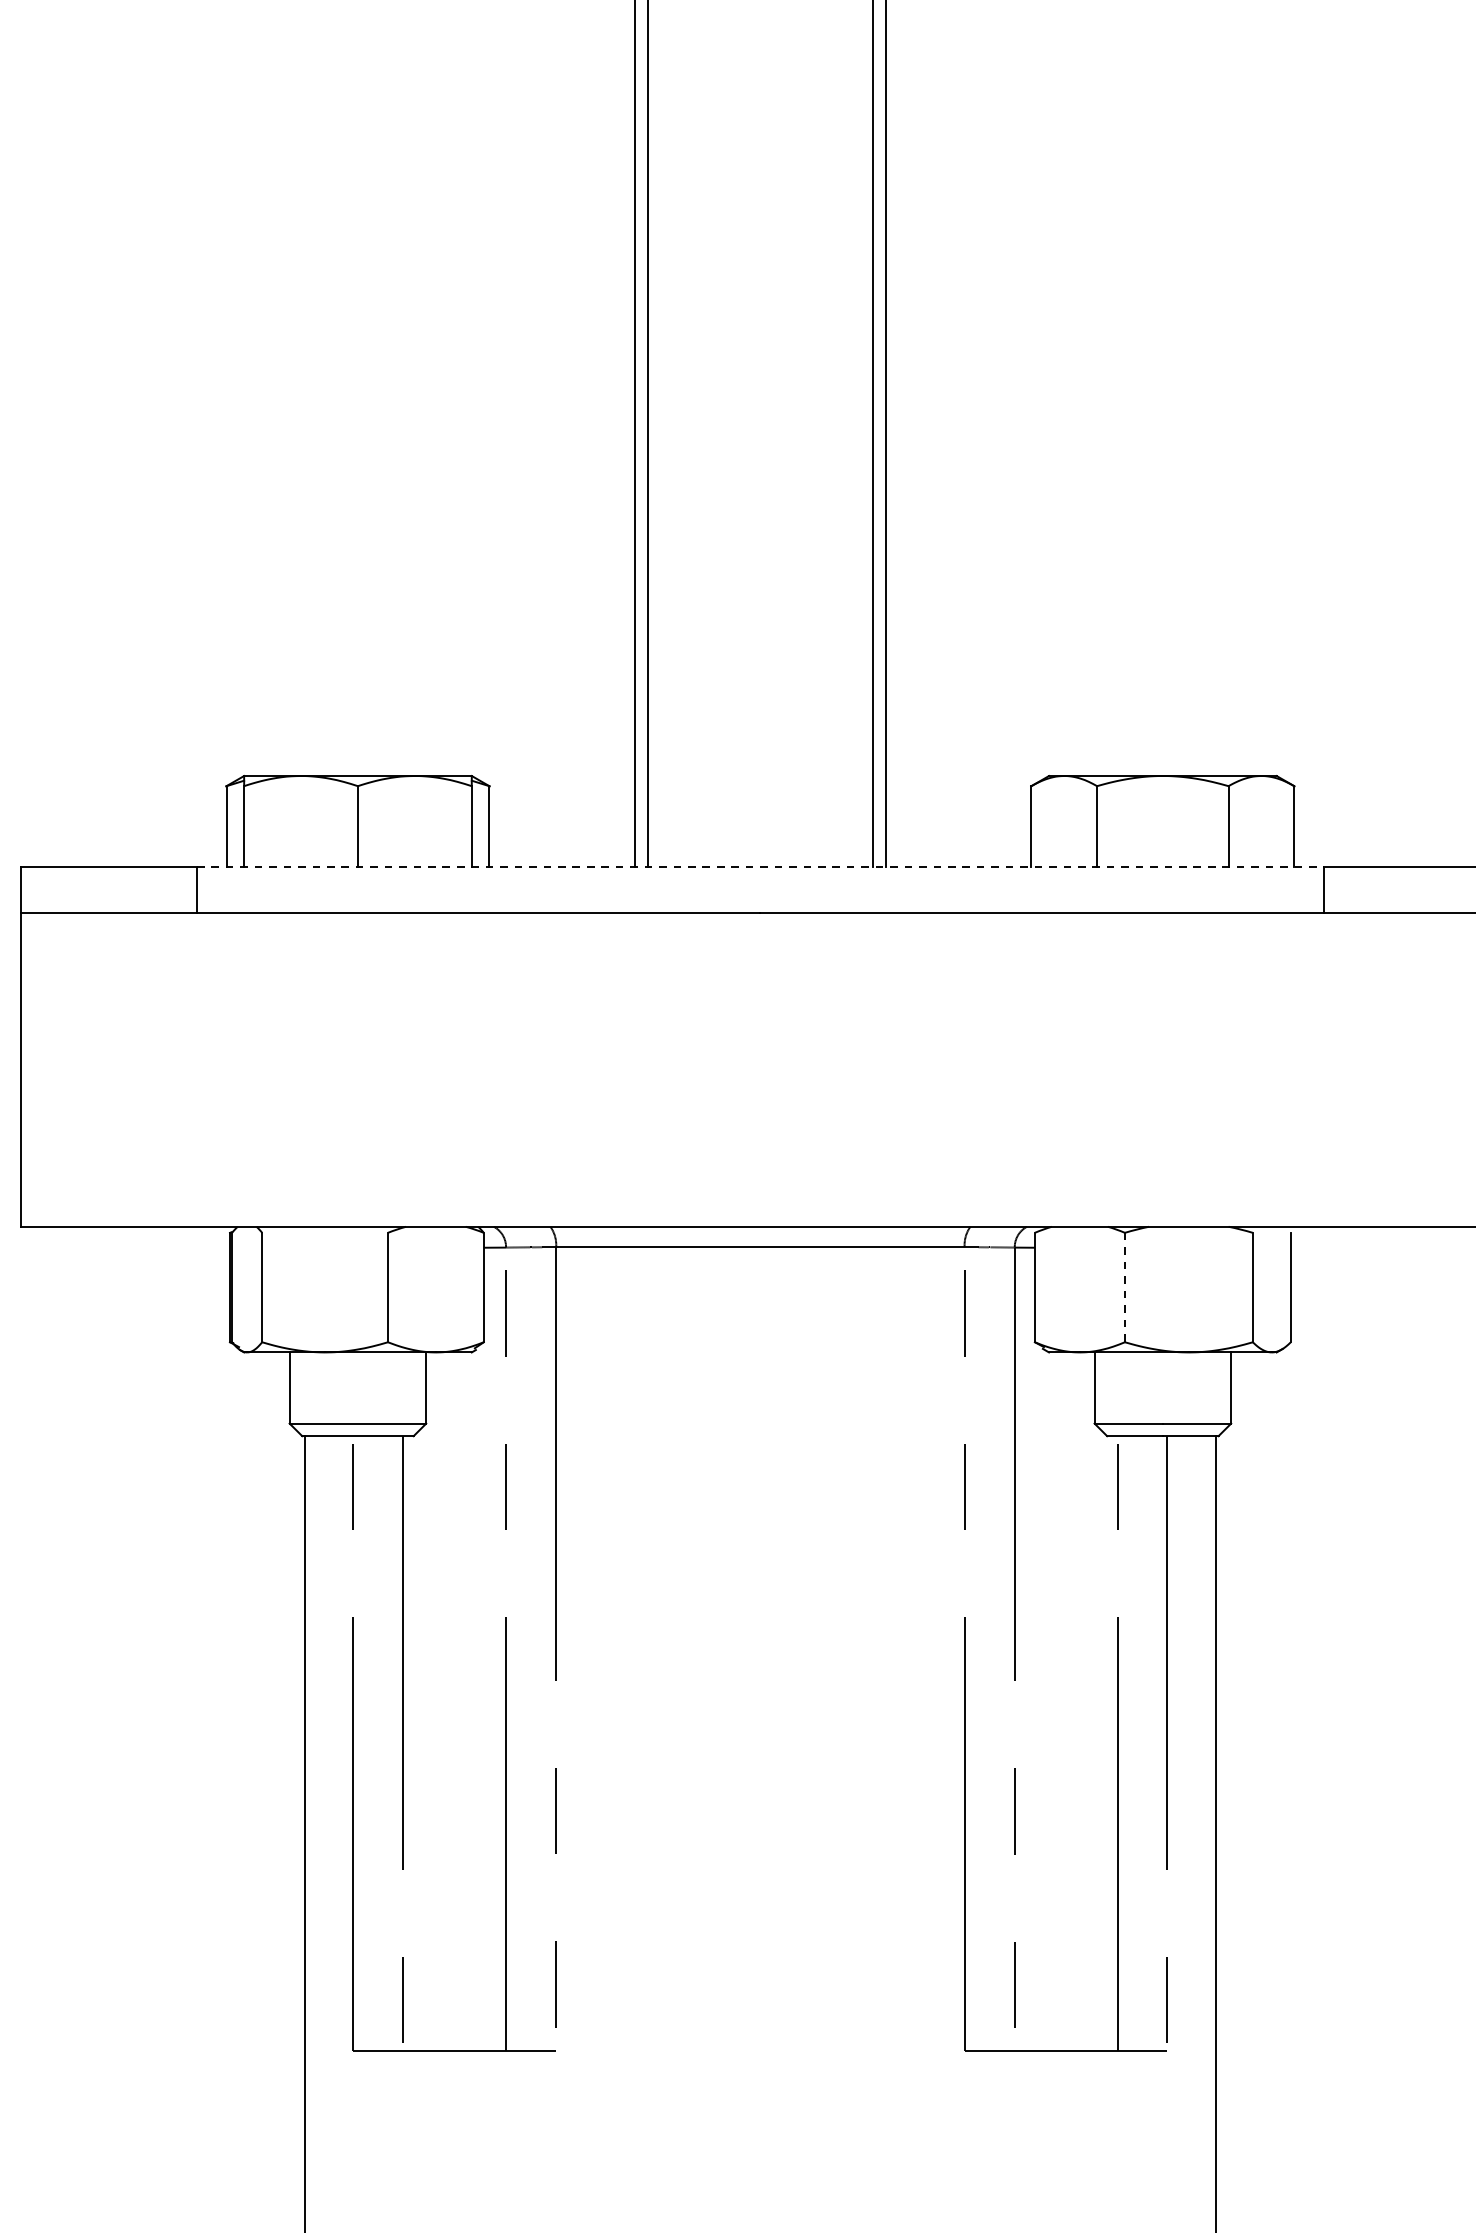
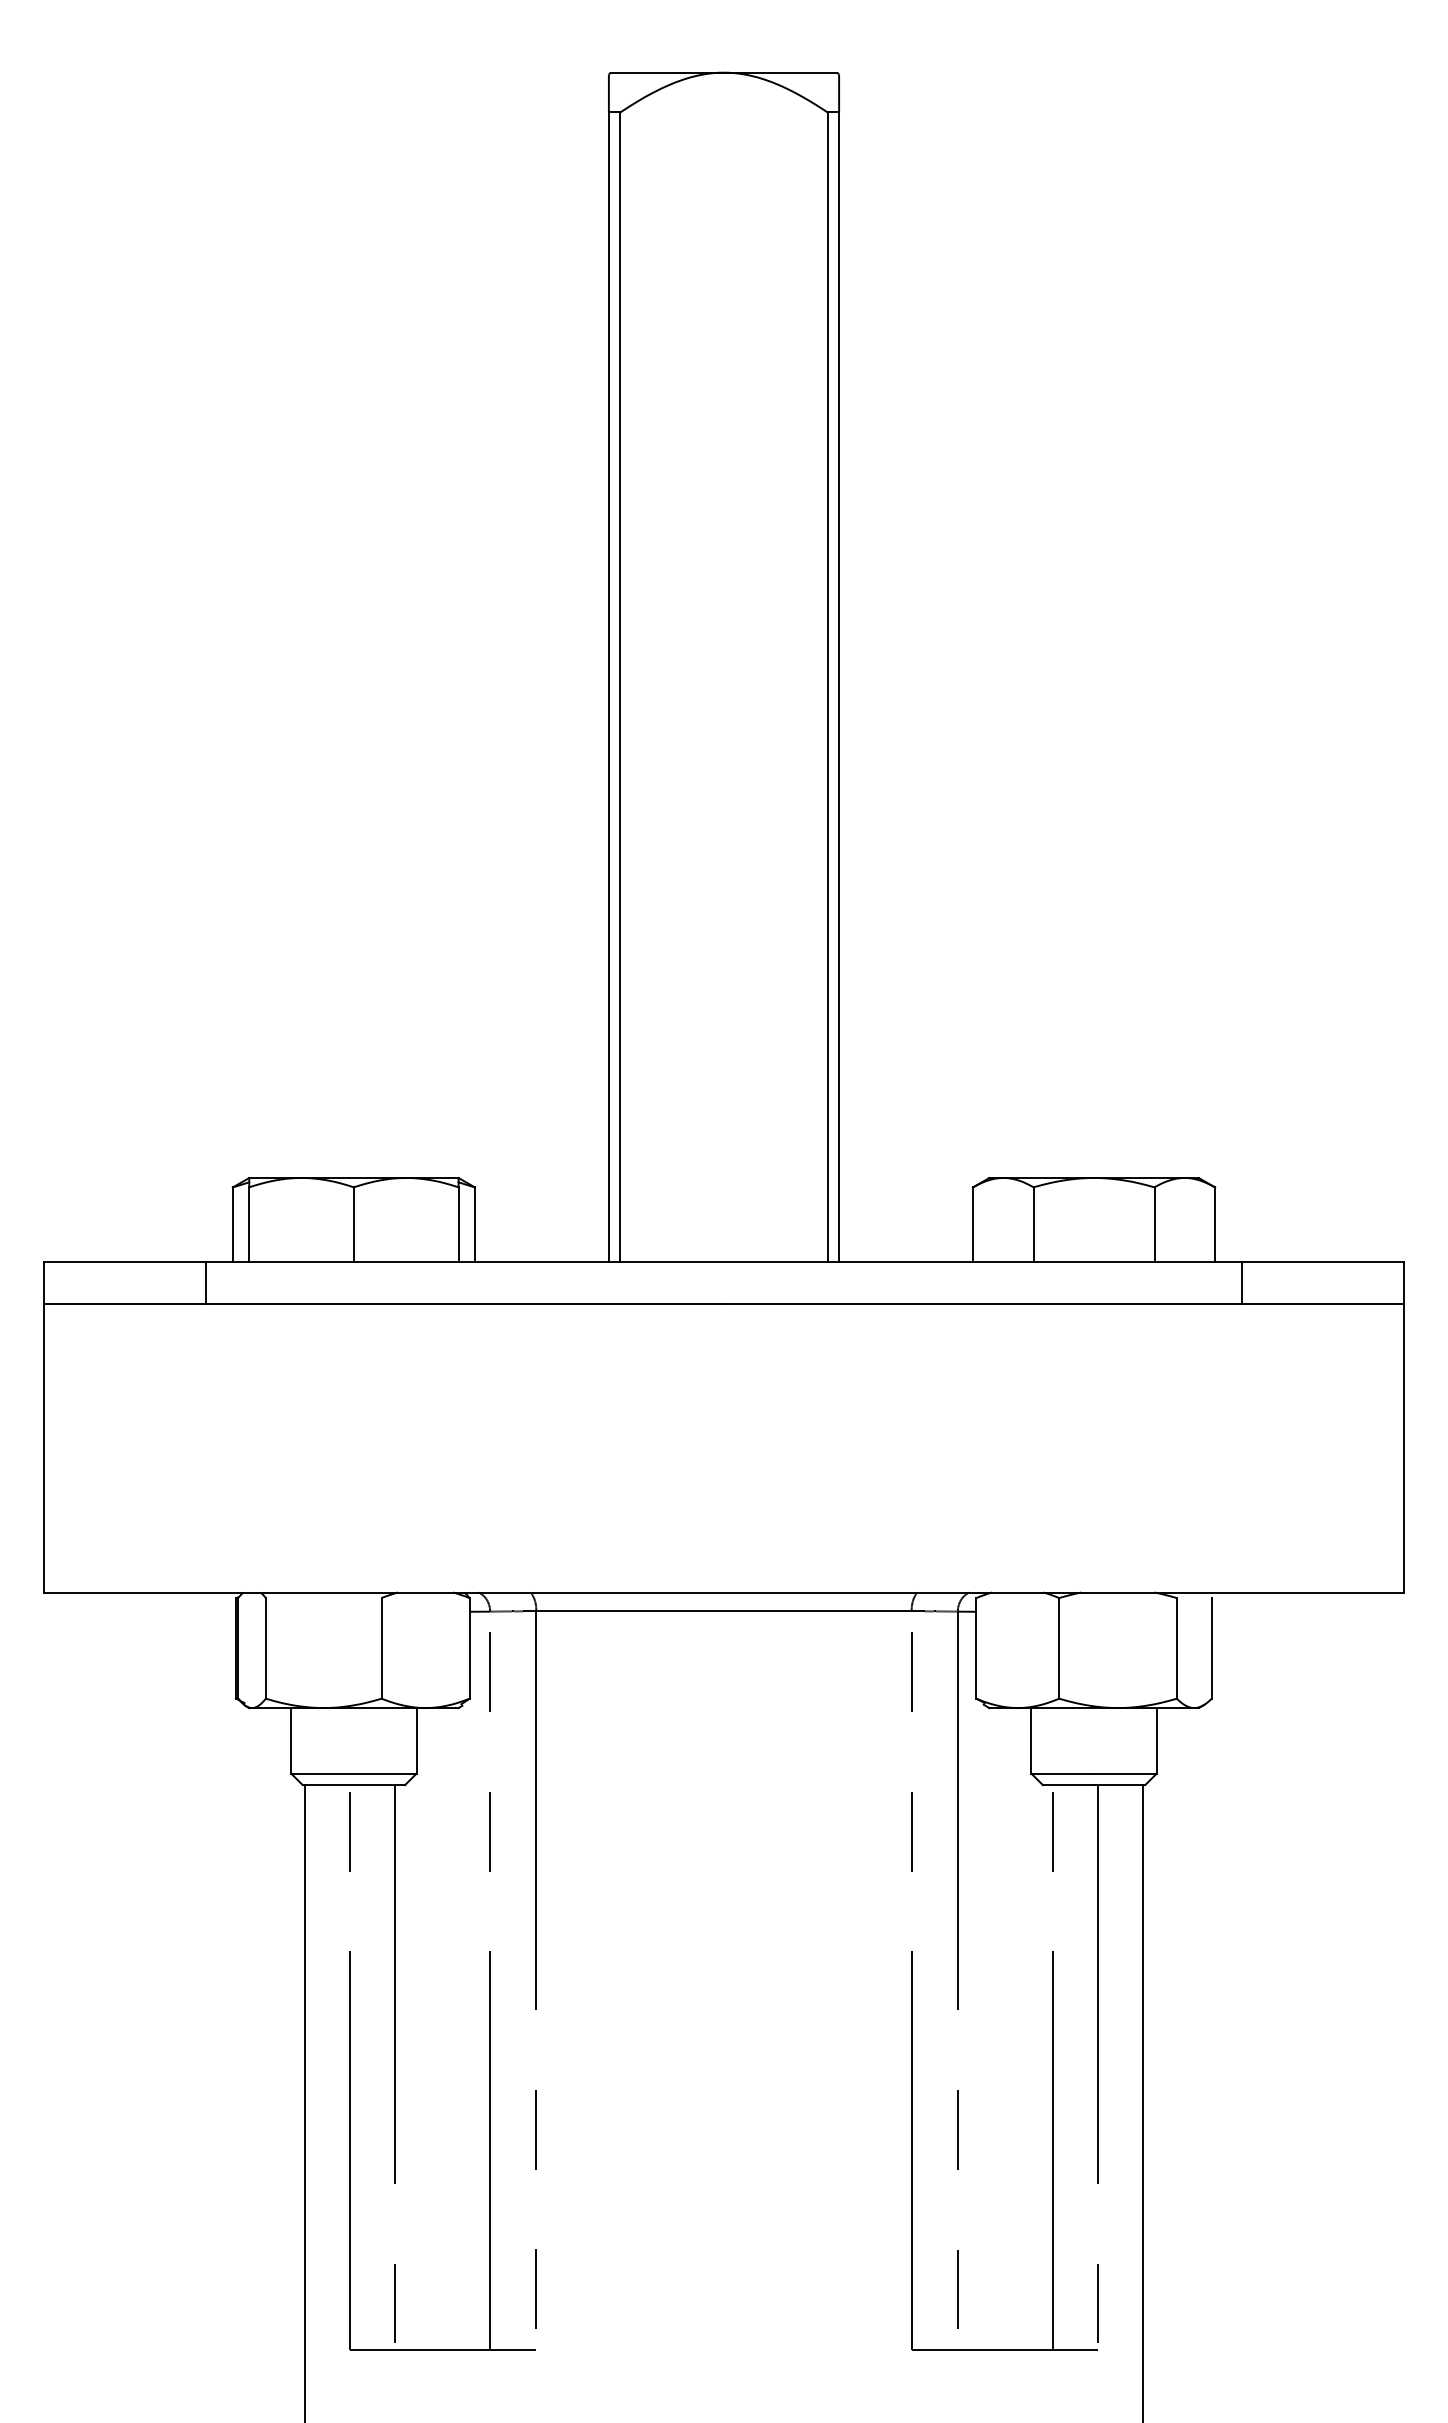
line: (760, 866) -> (724, 1261), dashed -> solid
line: (1125, 1287) -> (1059, 1648), dashed -> solid

